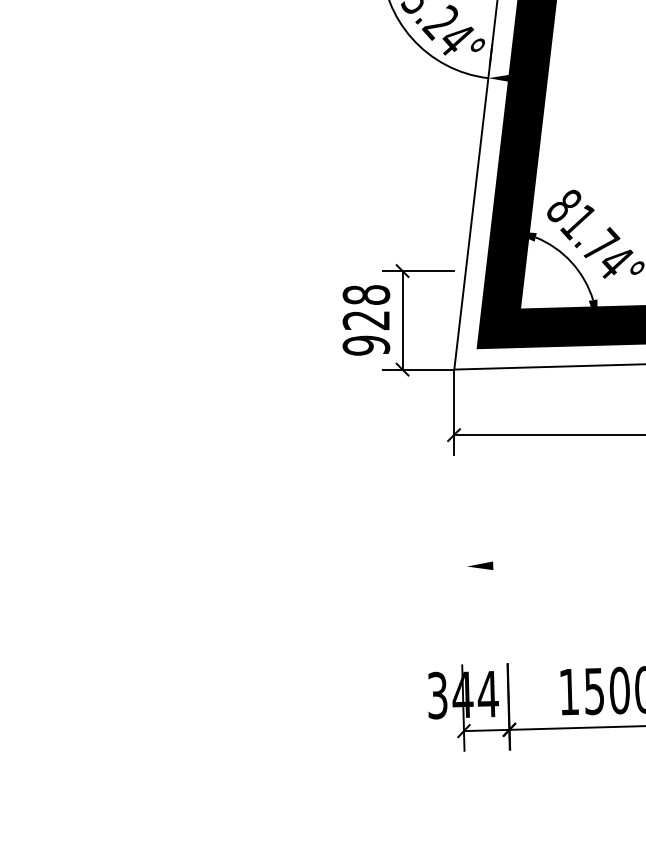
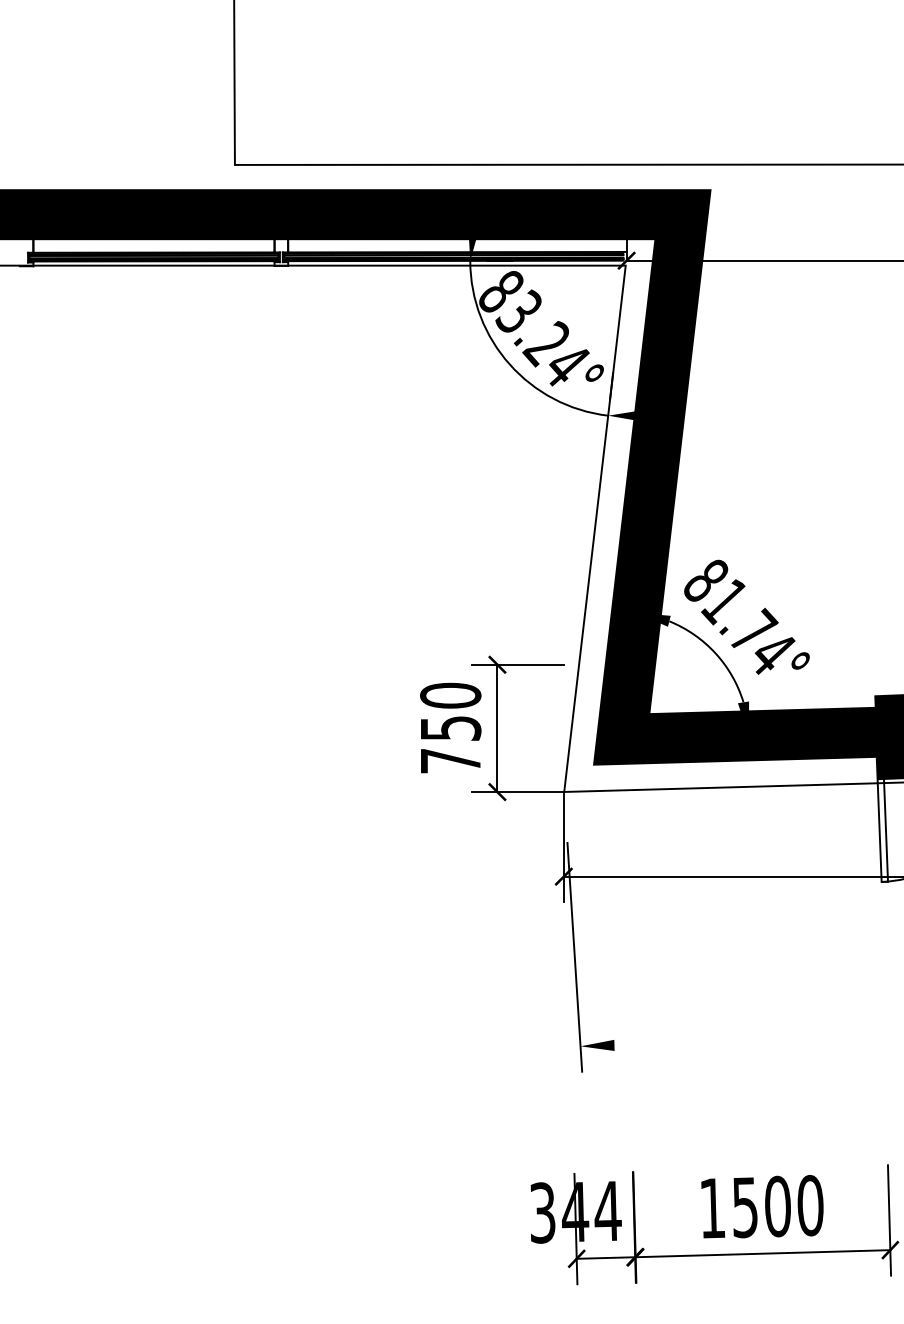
text: (366, 320) -> (450, 728), 928 -> 750
line: (462, 496) -> (574, 956), added

